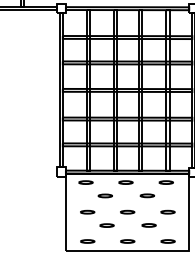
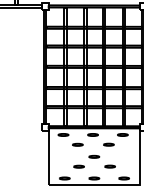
part: (87, 211) -> (64, 156), removed
part: (167, 211) -> (123, 156), removed

